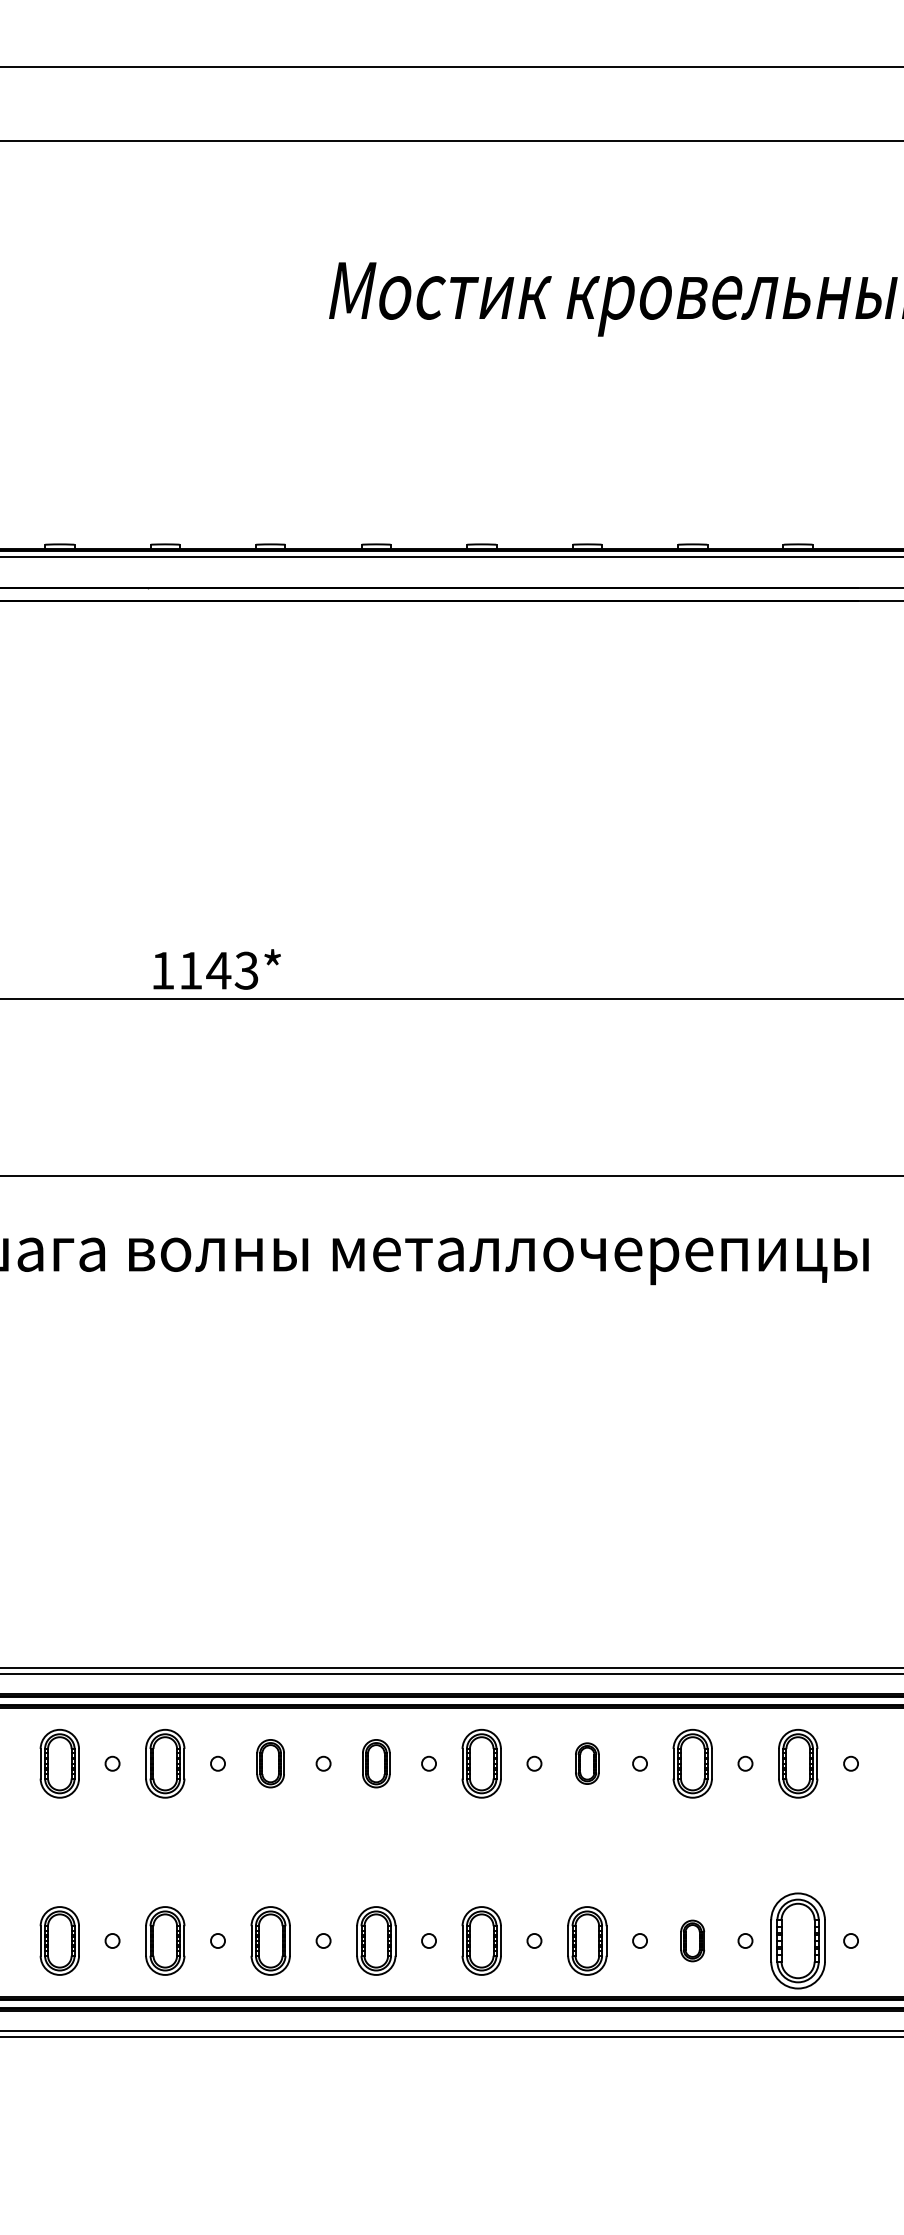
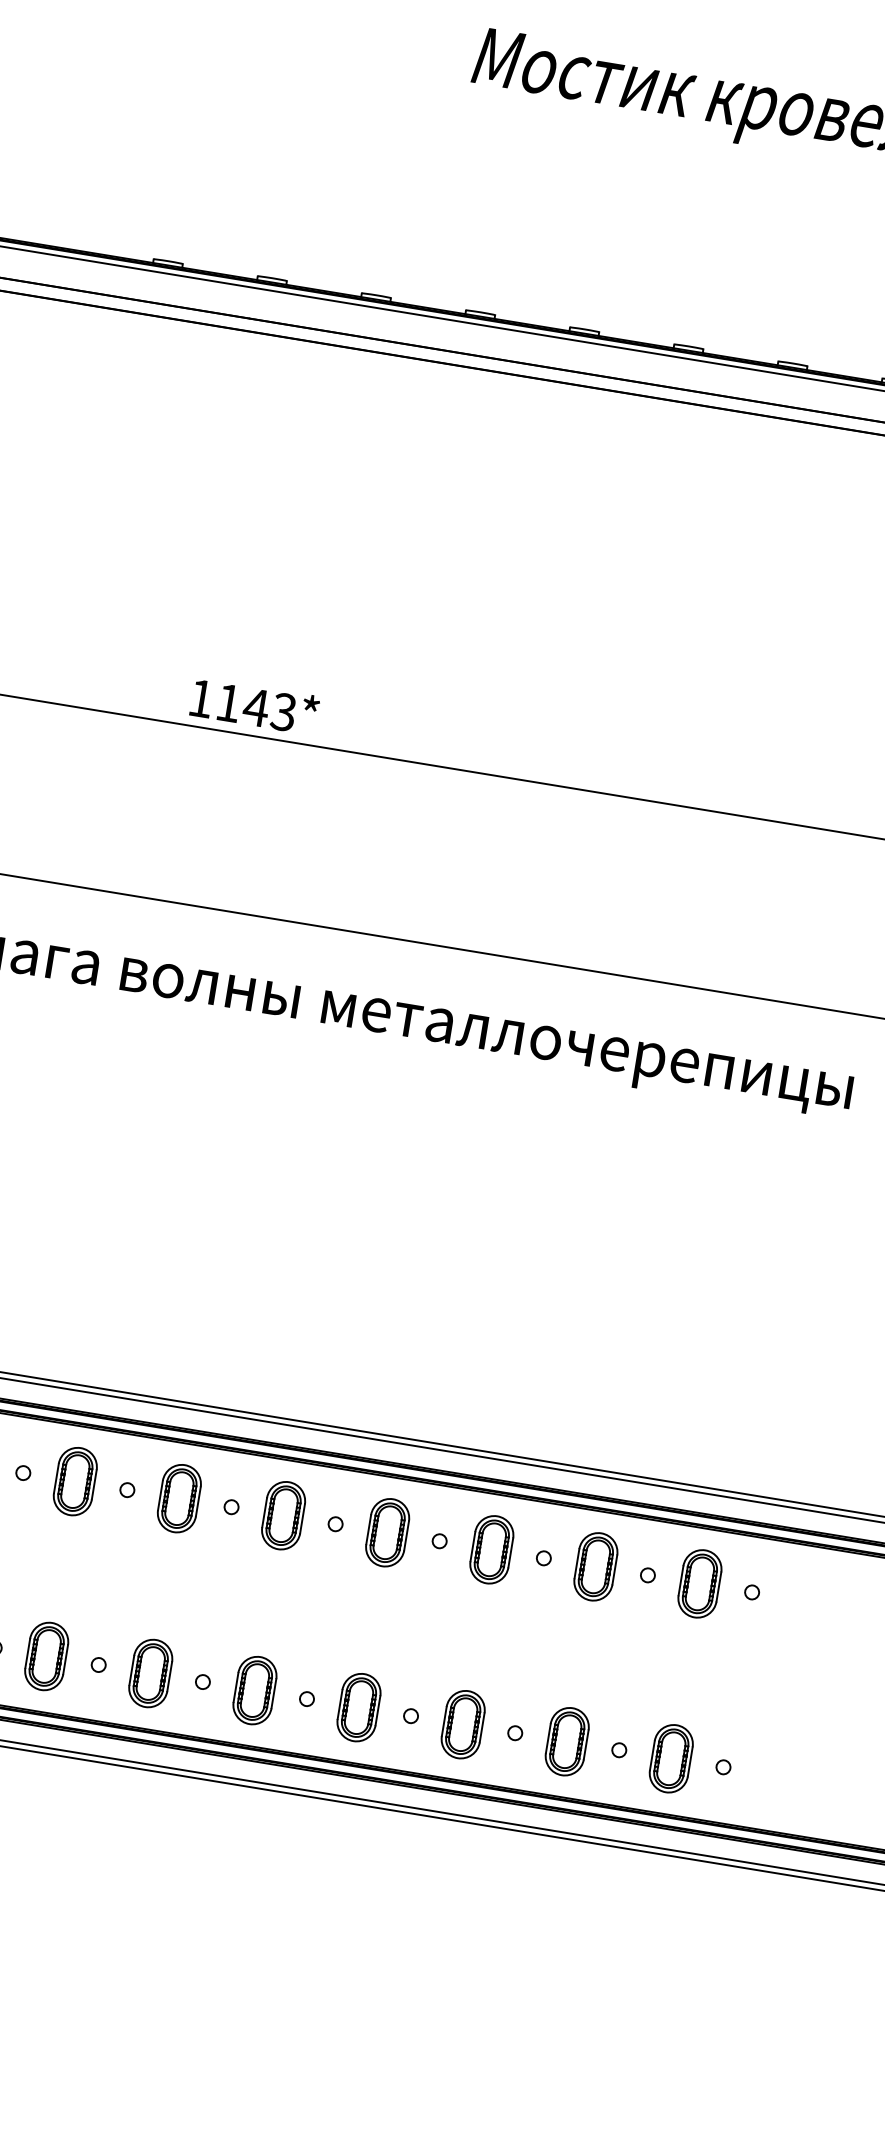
part: (270, 1763) -> (179, 1498), size x1.43
part: (376, 1763) -> (283, 1515), size x1.43
part: (587, 1763) -> (492, 1549), size x1.67
part: (692, 1940) -> (567, 1741), size x1.67
part: (798, 1940) -> (671, 1758), size x0.71

